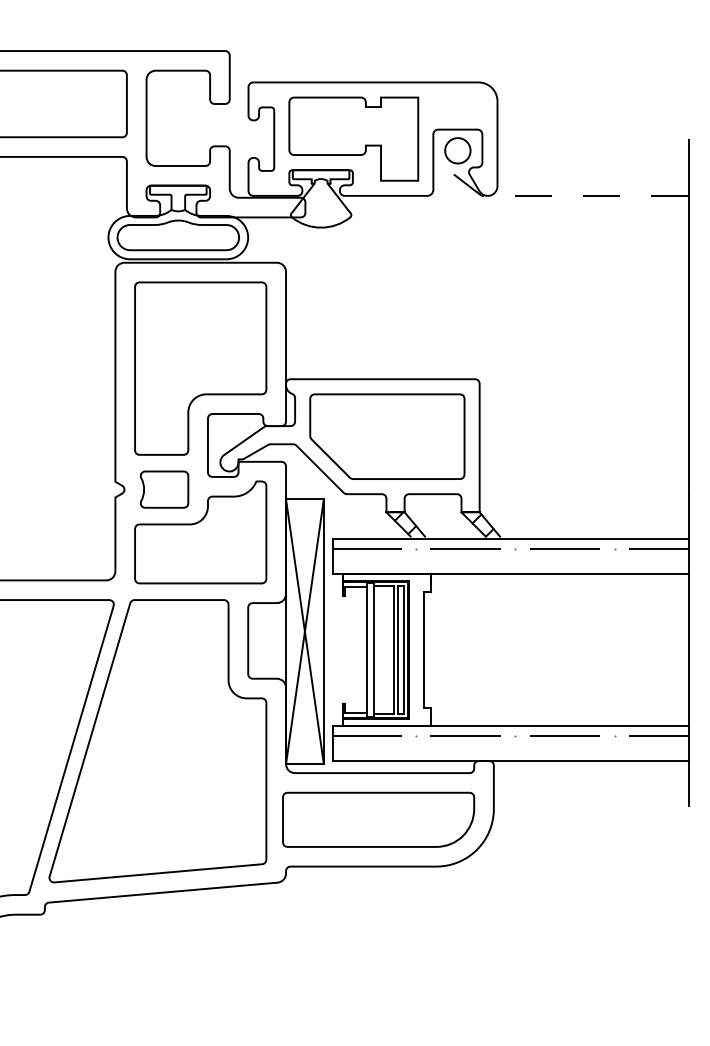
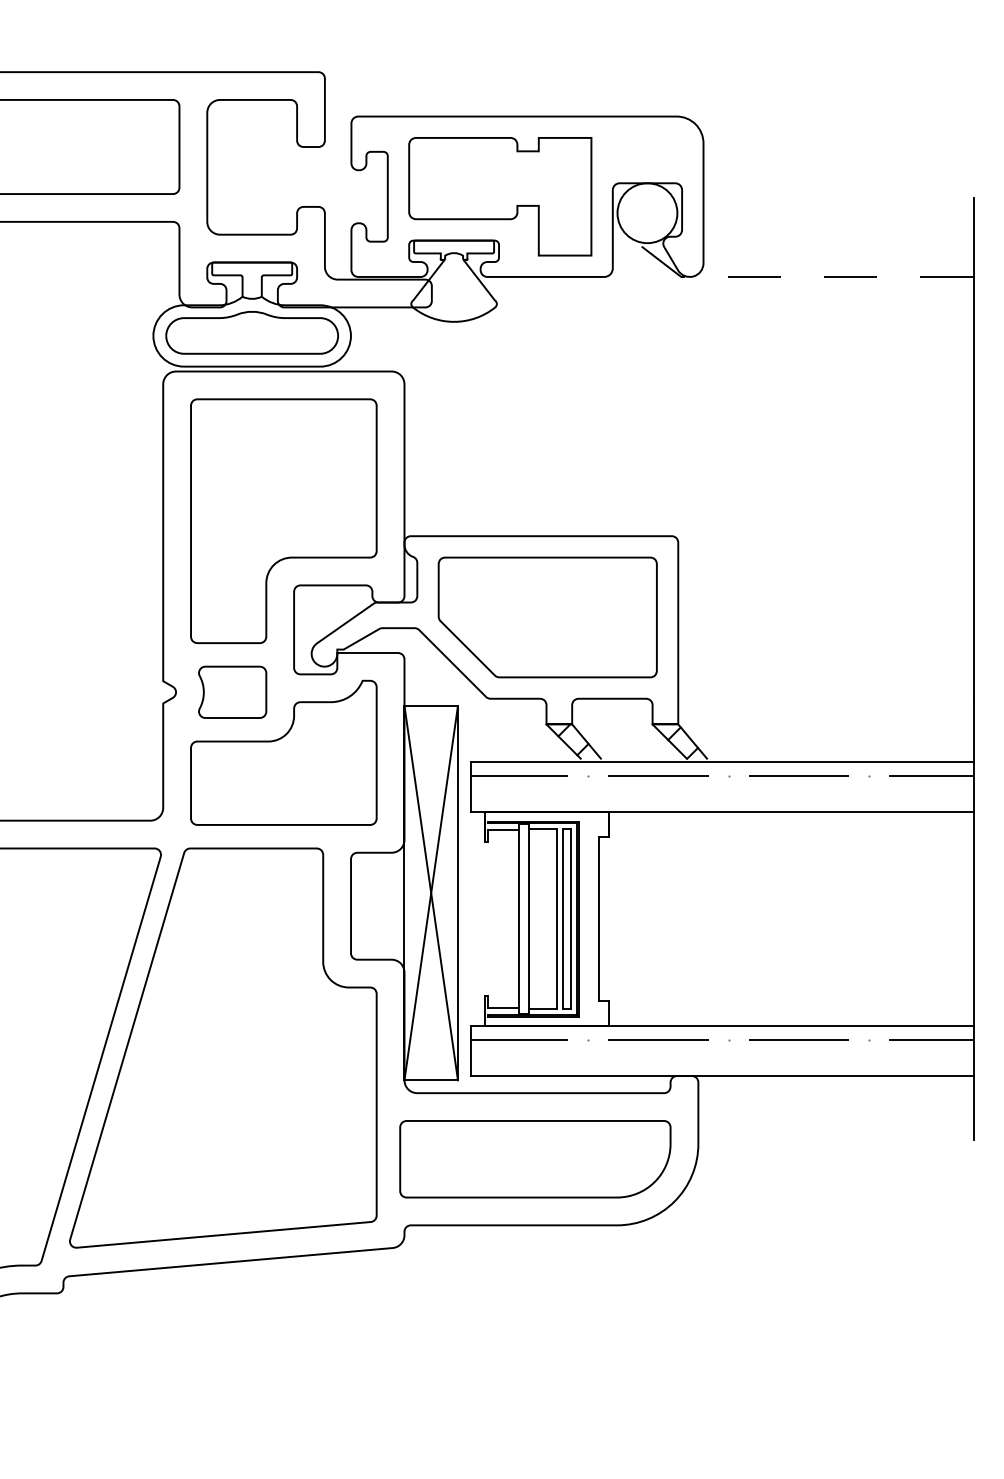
circle: (457, 151) -> (647, 213), size x1.67

